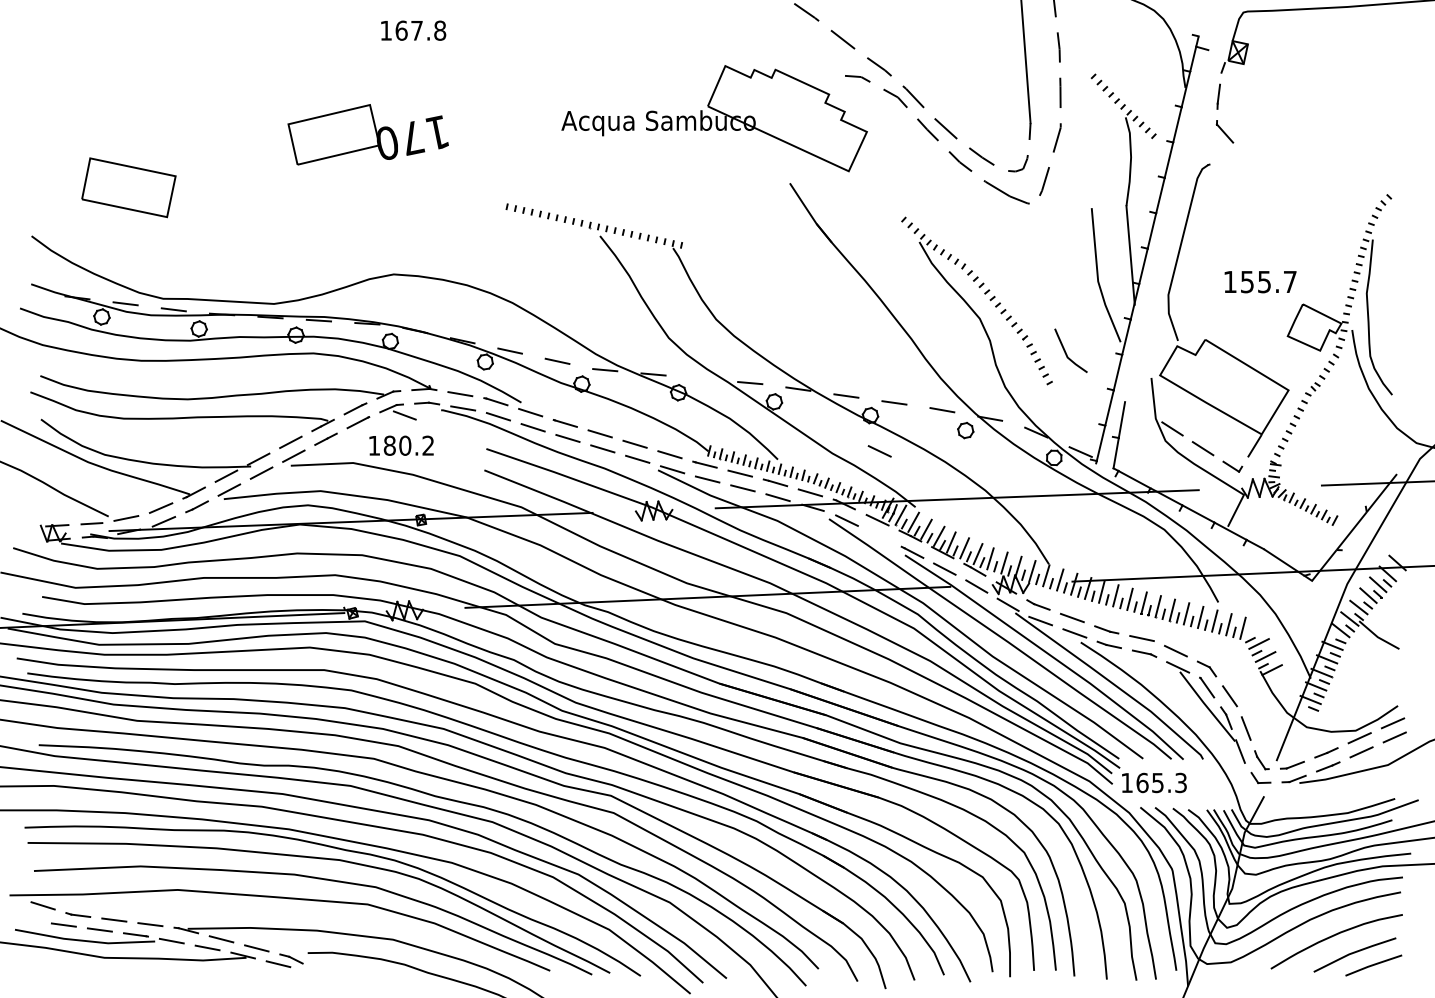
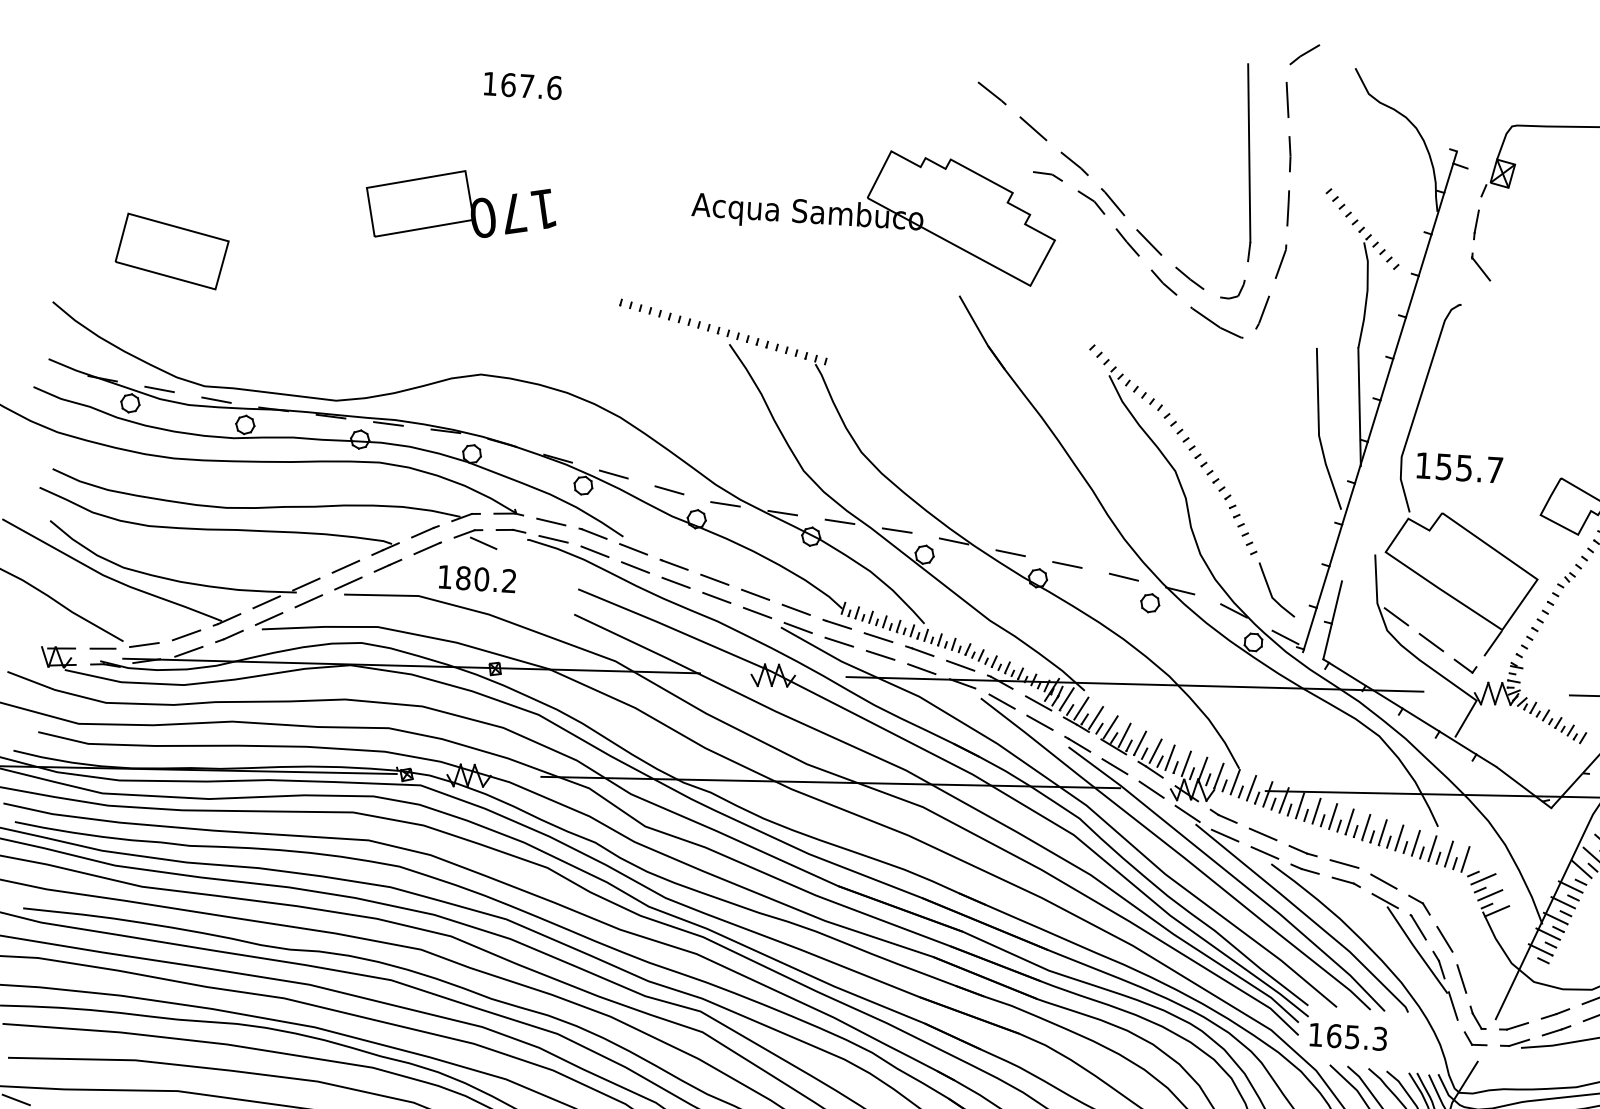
text: (440, 30) -> (554, 87), 167.8 -> 167.6
text: (1260, 282) -> (1459, 468), moved
line: (1066, 352) -> (1271, 591), moved
line: (701, 378) -> (839, 521), added
line: (879, 451) -> (1039, 722), moved

